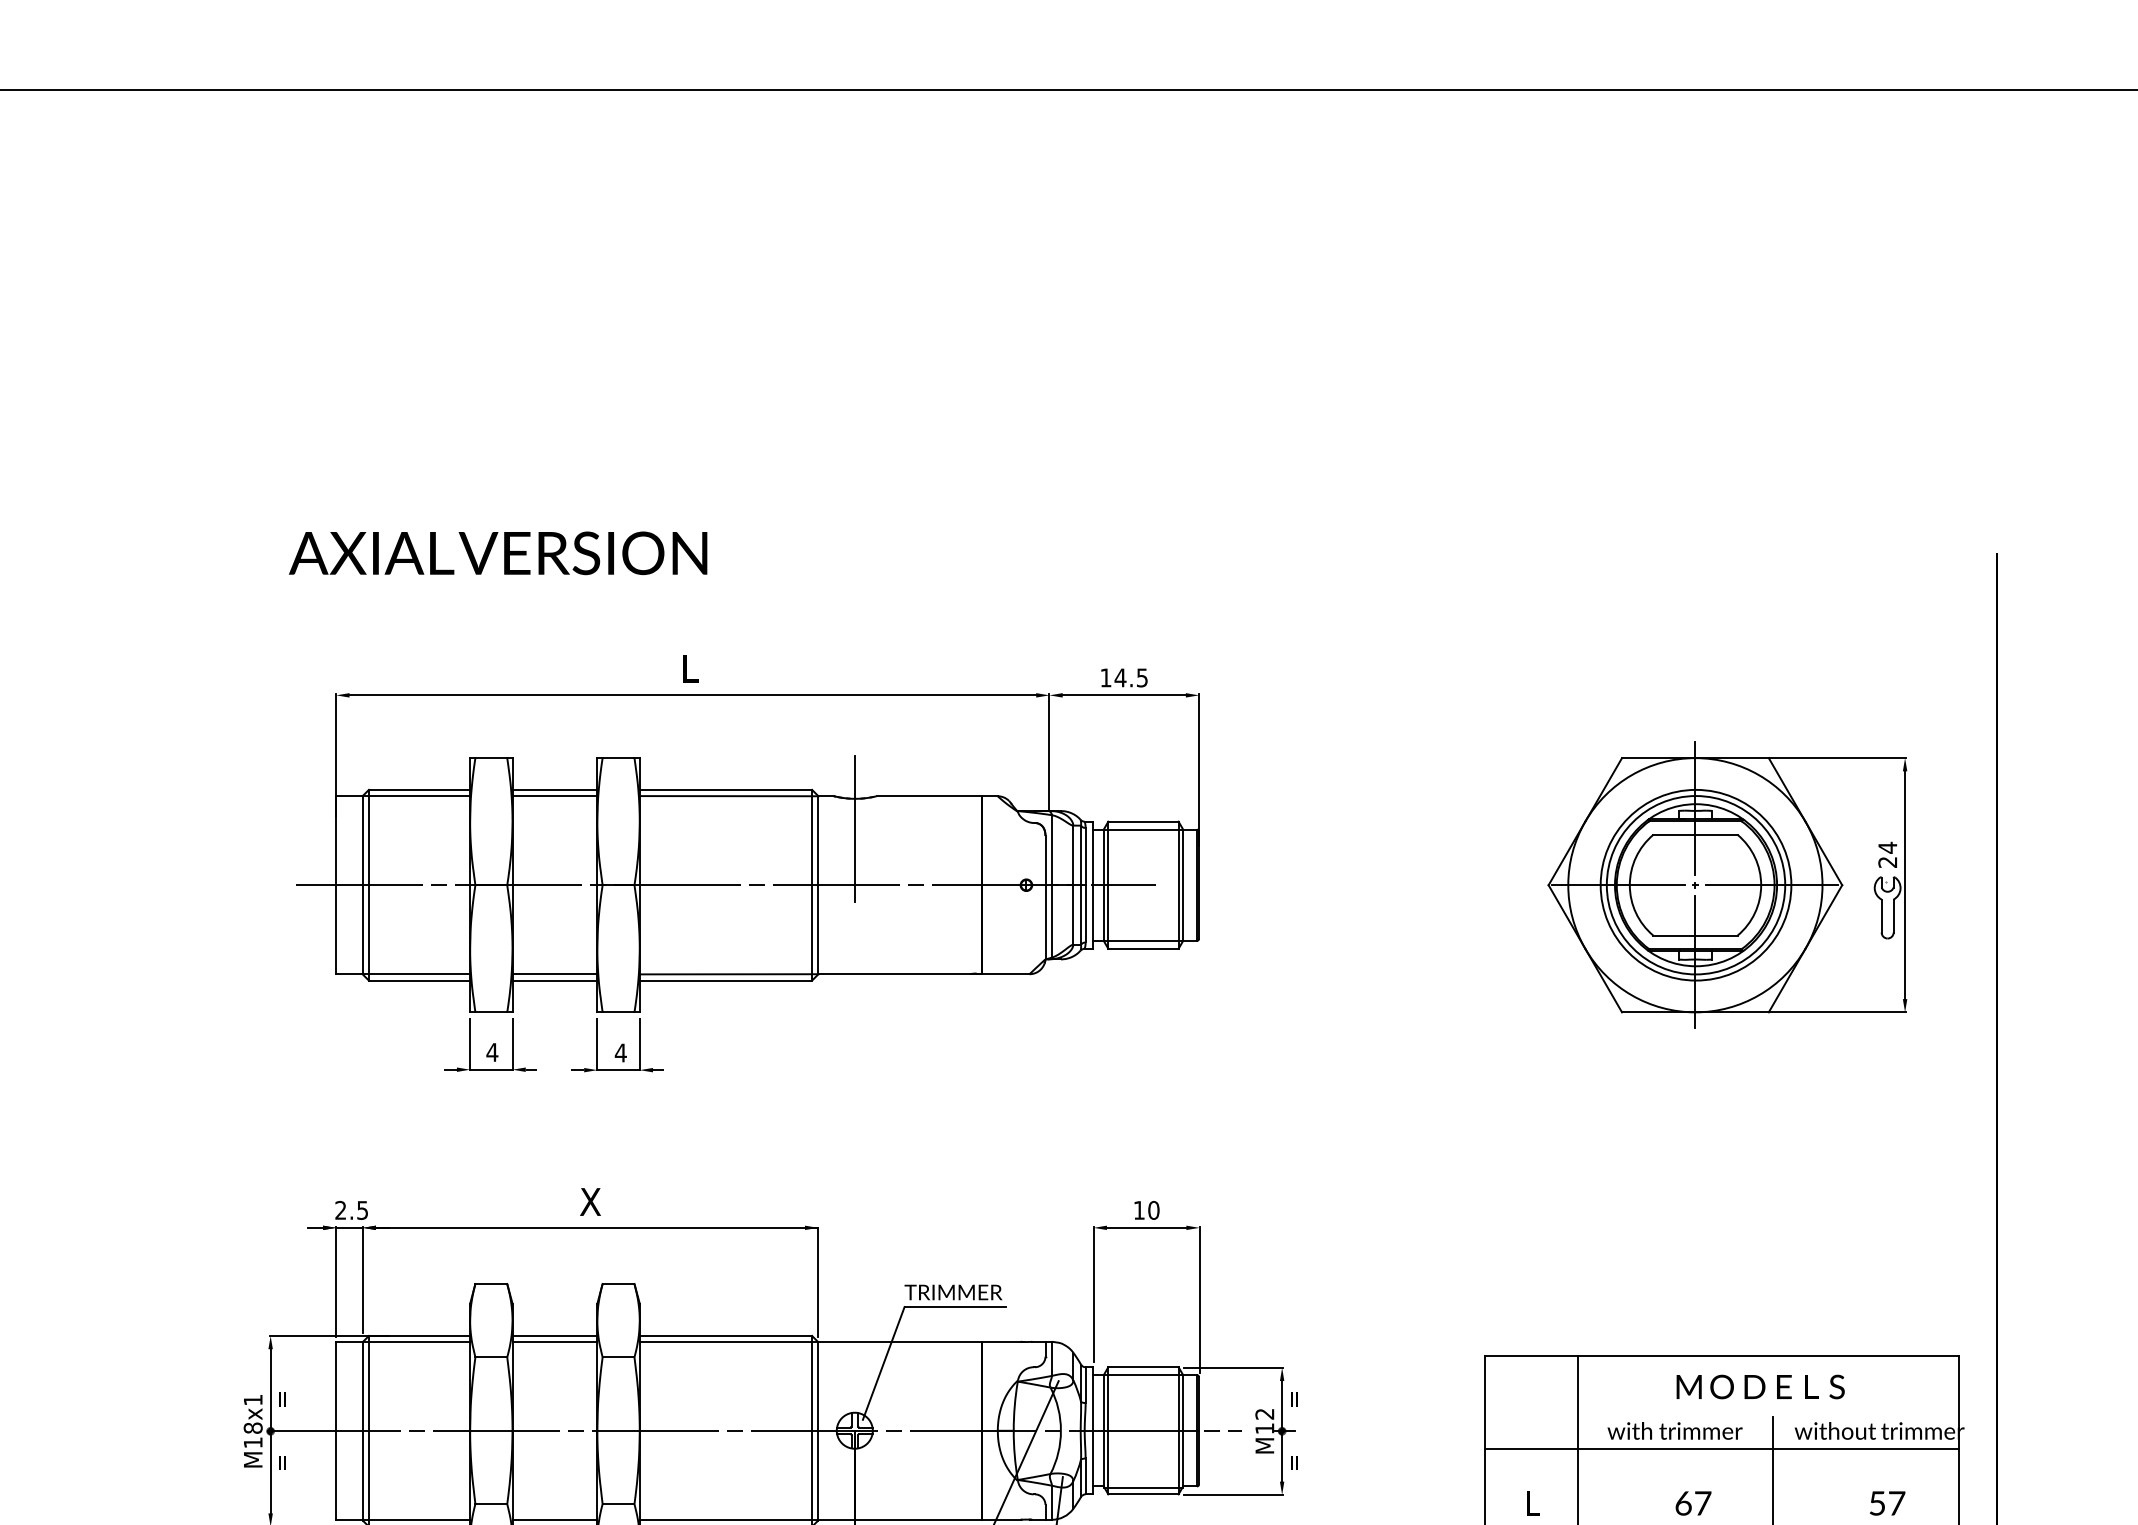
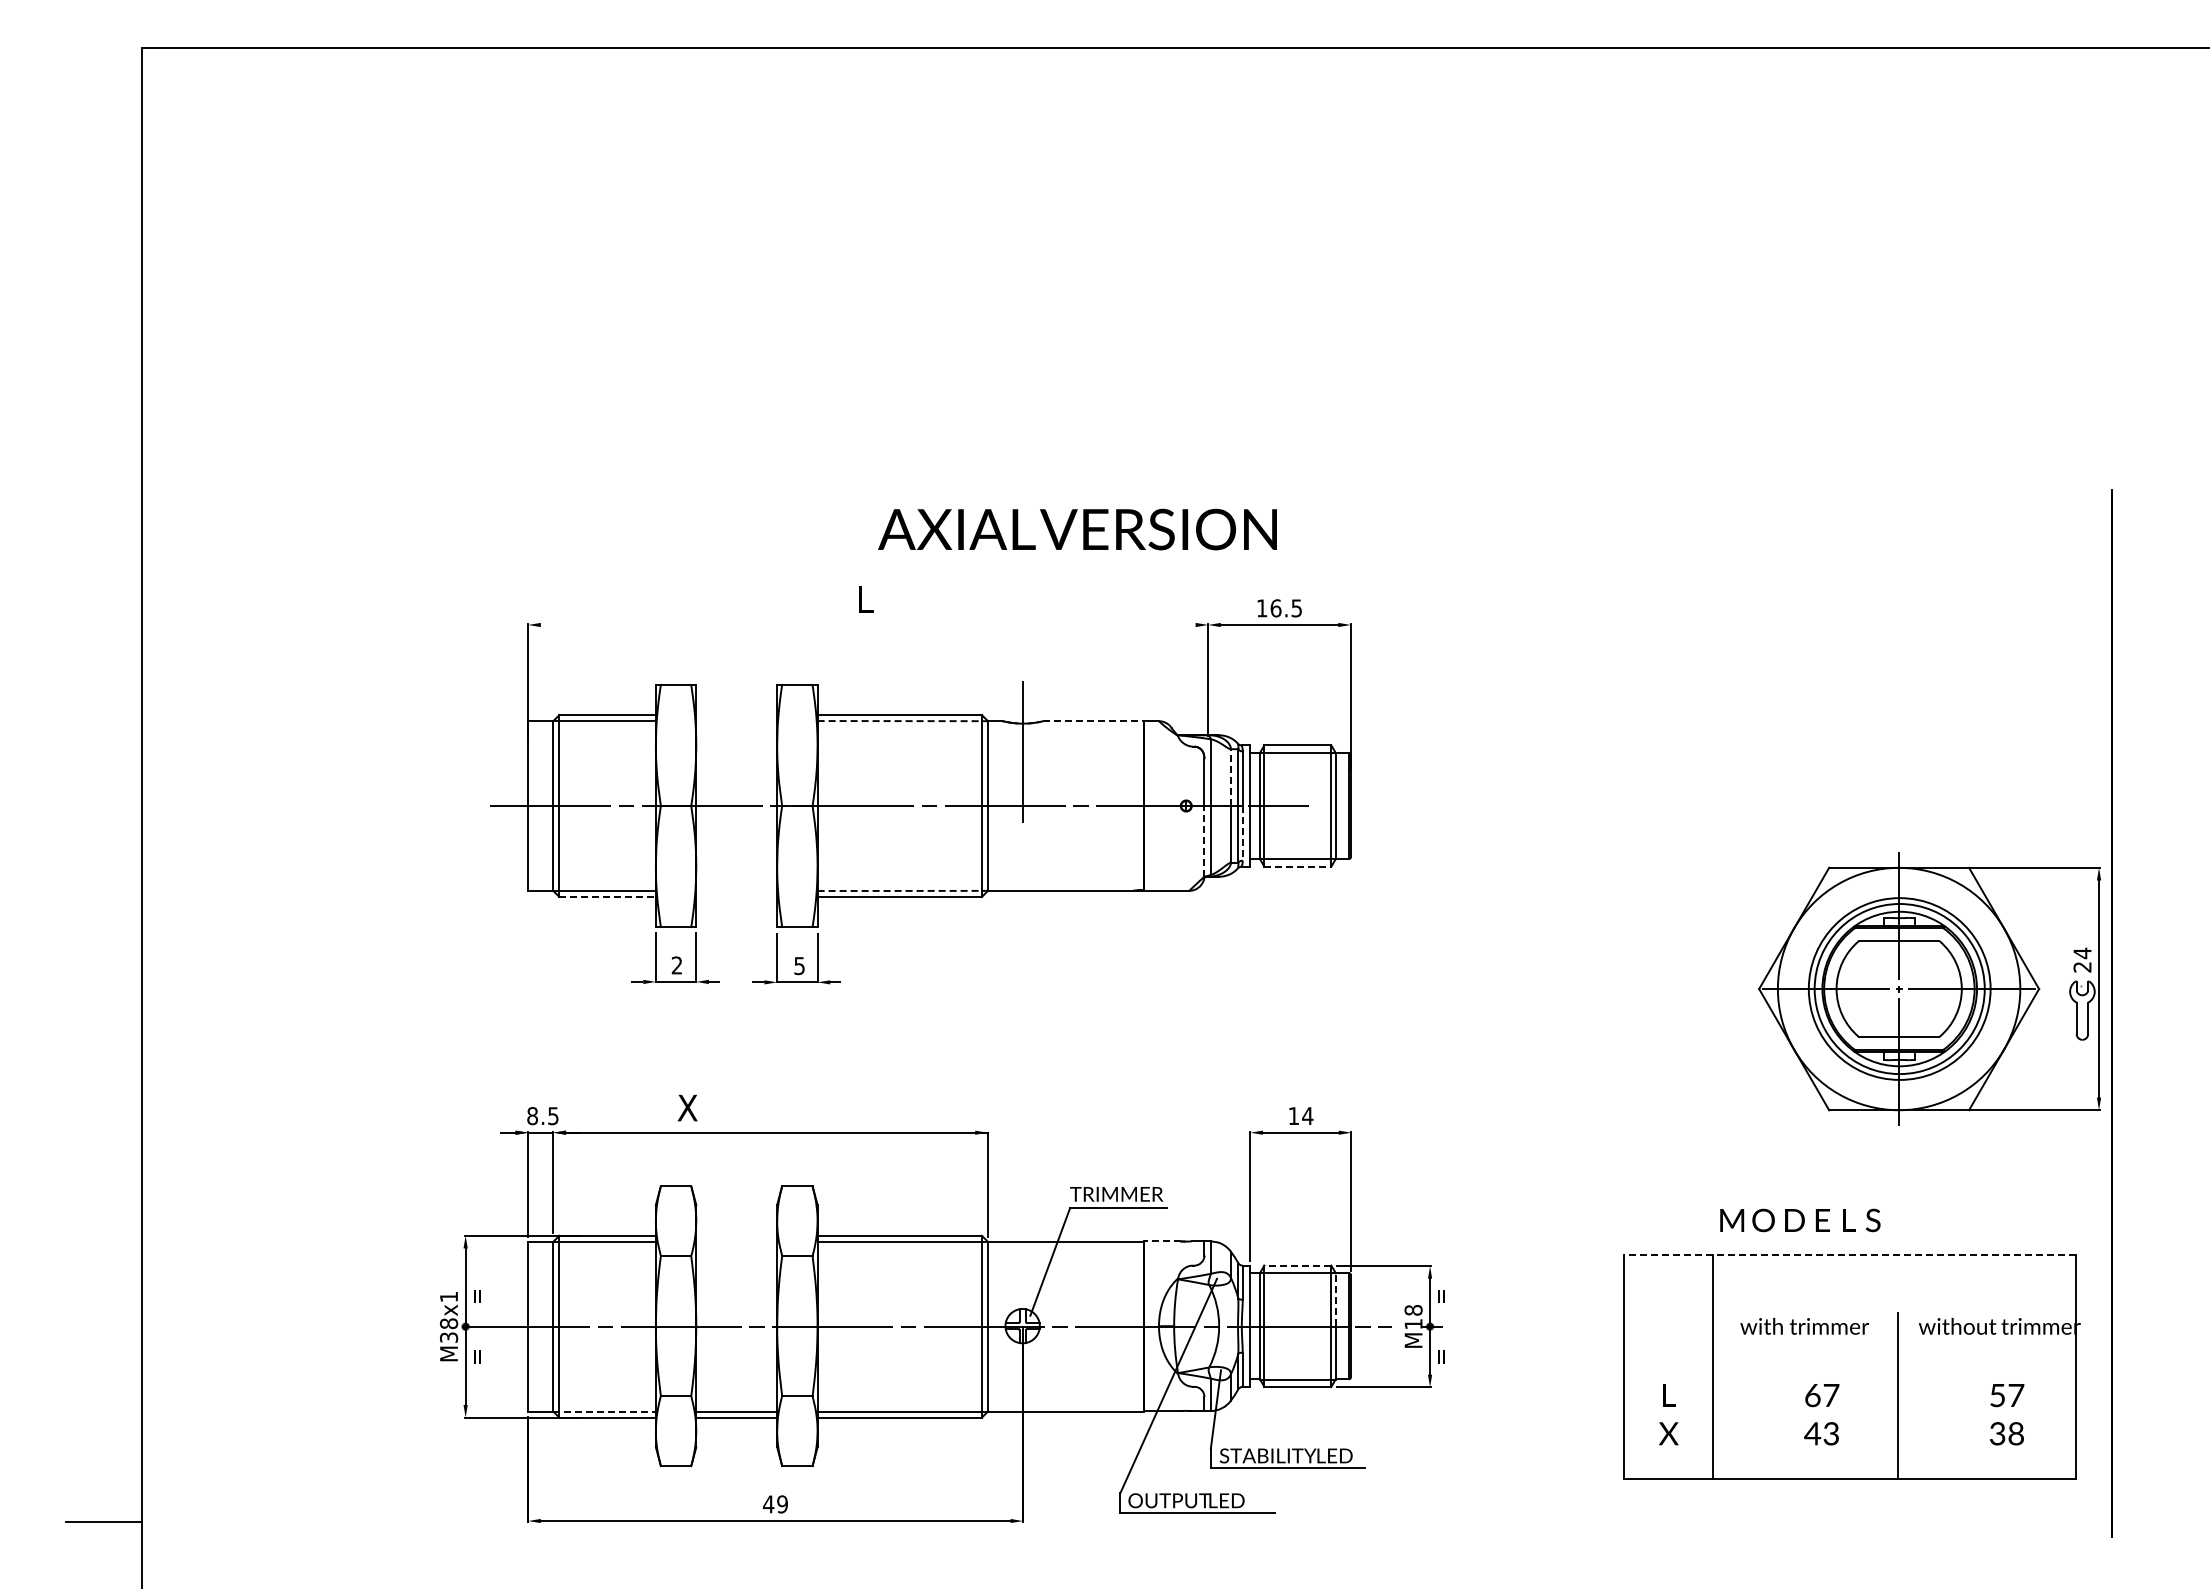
text: (498, 553) -> (1077, 529), moved
text: (1120, 678) -> (1275, 608), 14.5 -> 16.5
line: (692, 694) -> (867, 624), removed
line: (554, 790) -> (736, 715), removed
line: (554, 795) -> (736, 720), removed
line: (729, 796) -> (903, 721), solid -> dashed
line: (929, 796) -> (1093, 721), solid -> dashed
line: (1072, 855) -> (1230, 777), solid -> dashed
part: (1727, 884) -> (1929, 988), moved
line: (1085, 914) -> (1242, 833), solid -> dashed
line: (1045, 921) -> (1204, 840), solid -> dashed
line: (1143, 948) -> (1297, 866), solid -> dashed
line: (729, 973) -> (903, 890), solid -> dashed
line: (554, 974) -> (736, 891), removed
line: (420, 980) -> (608, 896), solid -> dashed
line: (554, 980) -> (736, 896), removed
text: (491, 1052) -> (676, 965), 4 -> 2
text: (620, 1053) -> (799, 966), 4 -> 5
text: (590, 1201) -> (687, 1107), moved
text: (340, 1210) -> (532, 1116), 2.5 -> 8.5
text: (1153, 1210) -> (1307, 1116), 10 -> 14
line: (554, 1335) -> (736, 1235), removed
line: (554, 1341) -> (736, 1241), removed
line: (1000, 1341) -> (1161, 1241), solid -> dashed
line: (1722, 1355) -> (1849, 1254), solid -> dashed
line: (1143, 1367) -> (1297, 1265), solid -> dashed
text: (1760, 1387) -> (1800, 1220), moved
line: (1182, 1402) -> (1335, 1299), solid -> dashed
text: (1264, 1414) -> (1413, 1310), M12 -> M18
text: (253, 1442) -> (449, 1337), M18x1 -> M38x1
line: (1722, 1448) -> (1849, 1343), removed
line: (417, 1520) -> (605, 1411), solid -> dashed

